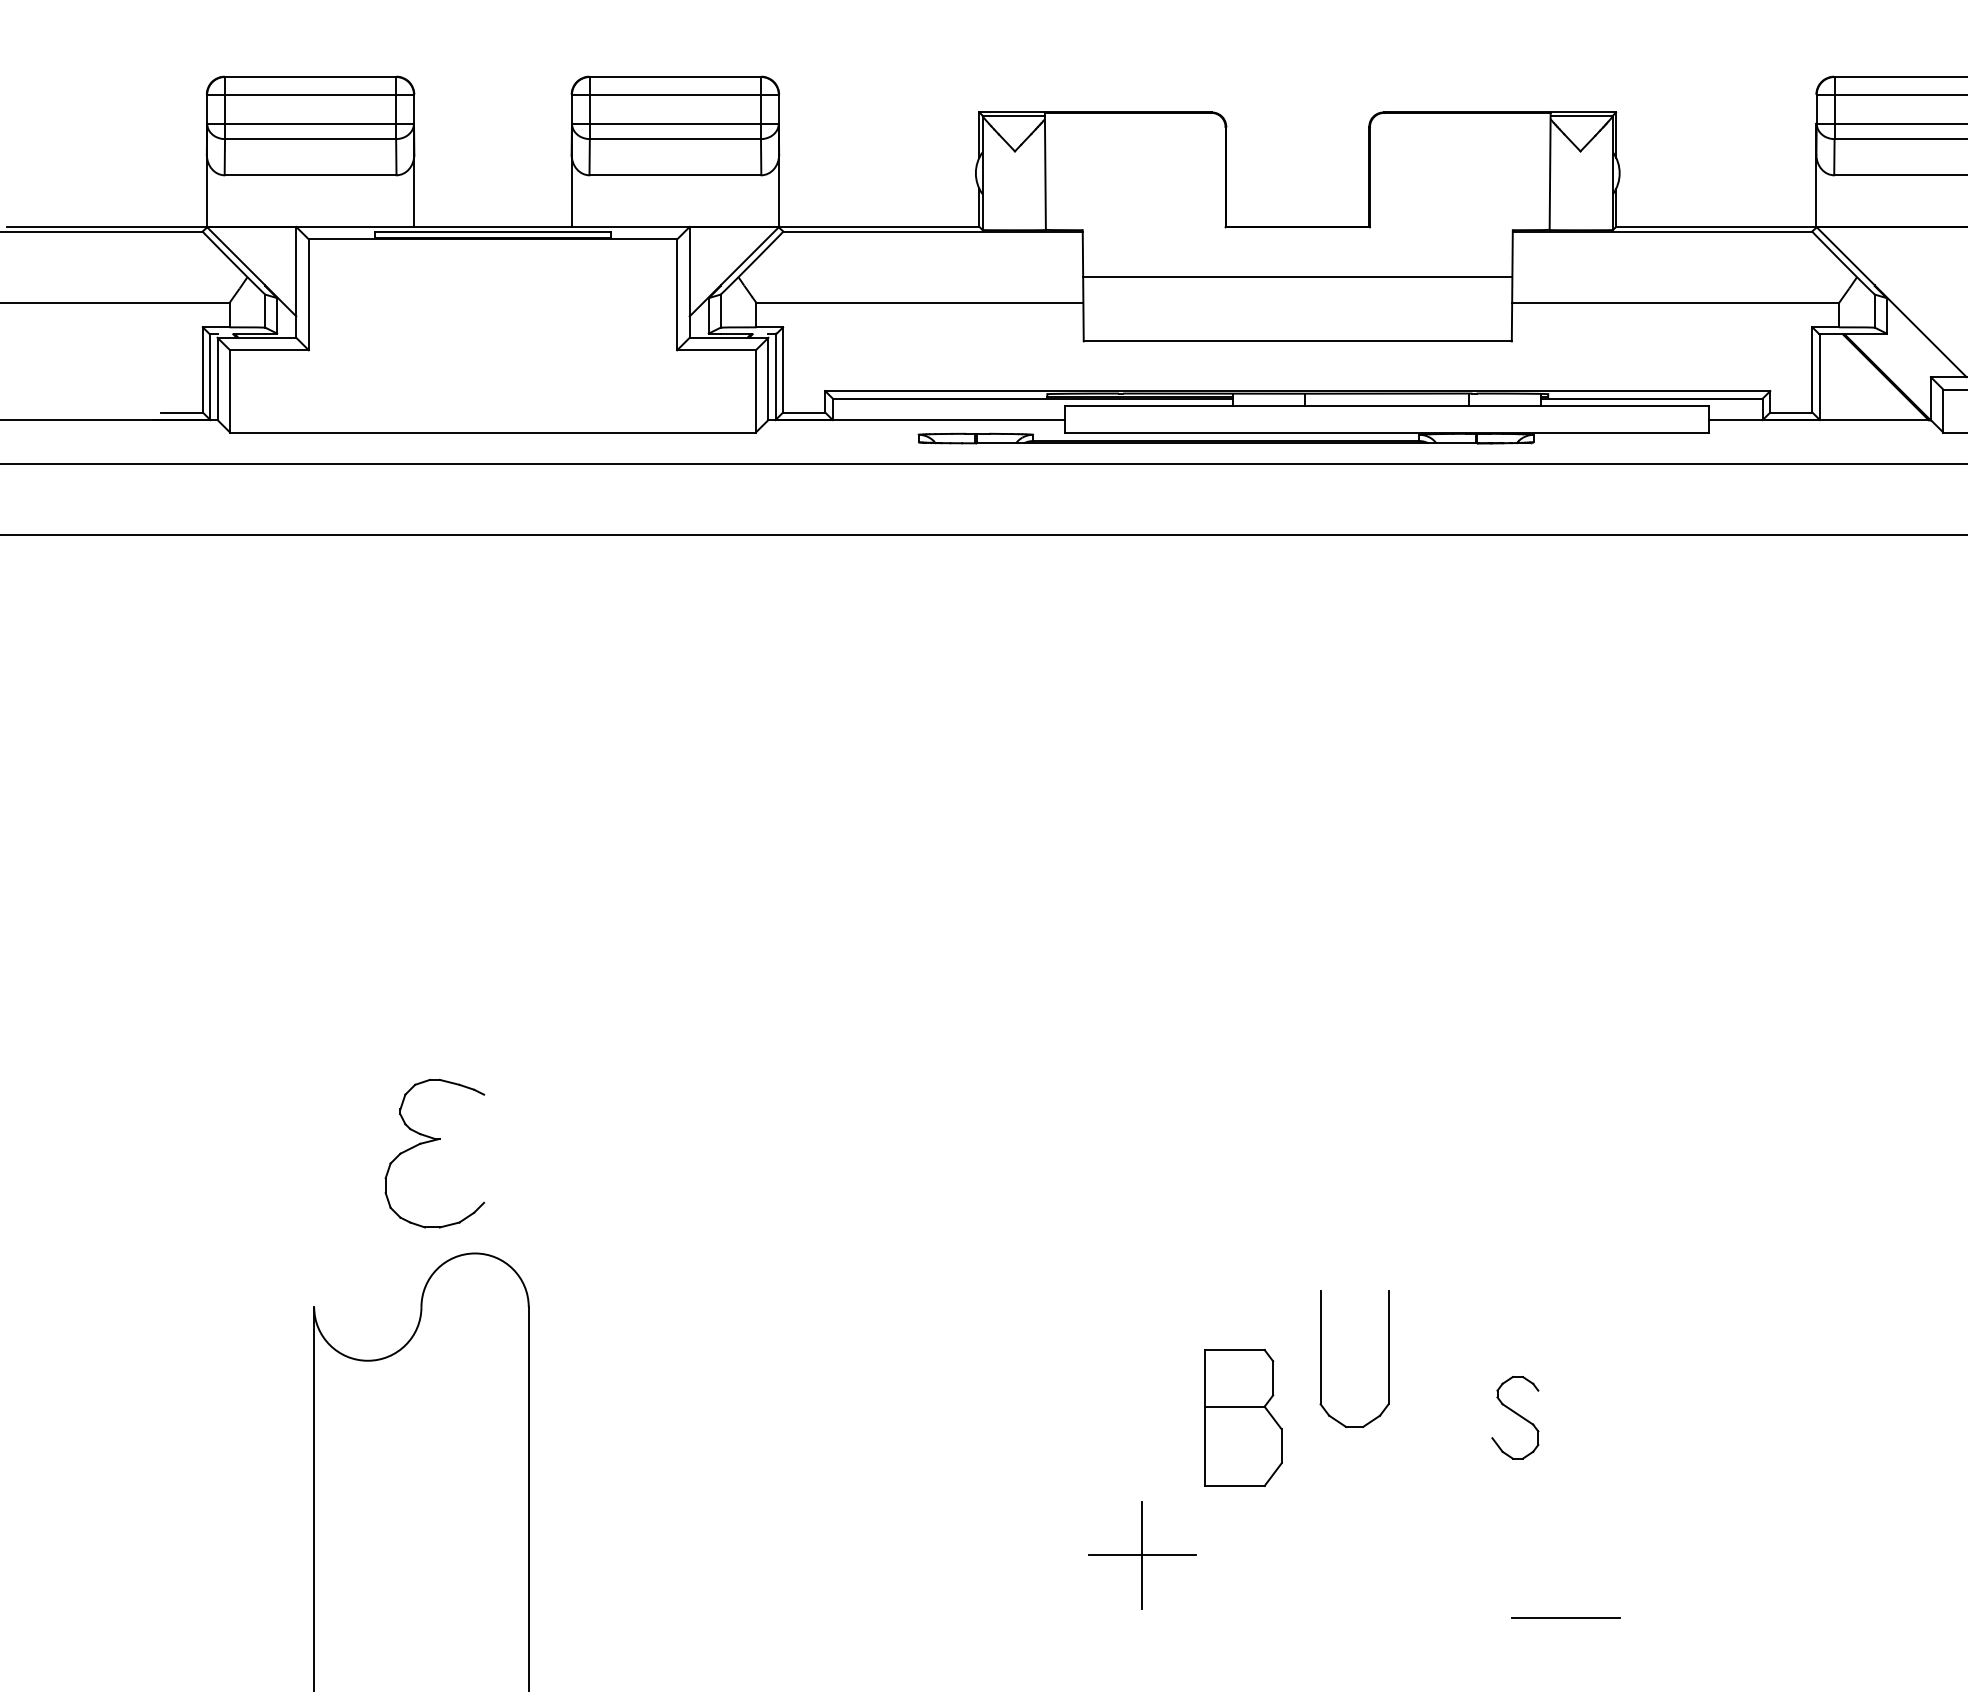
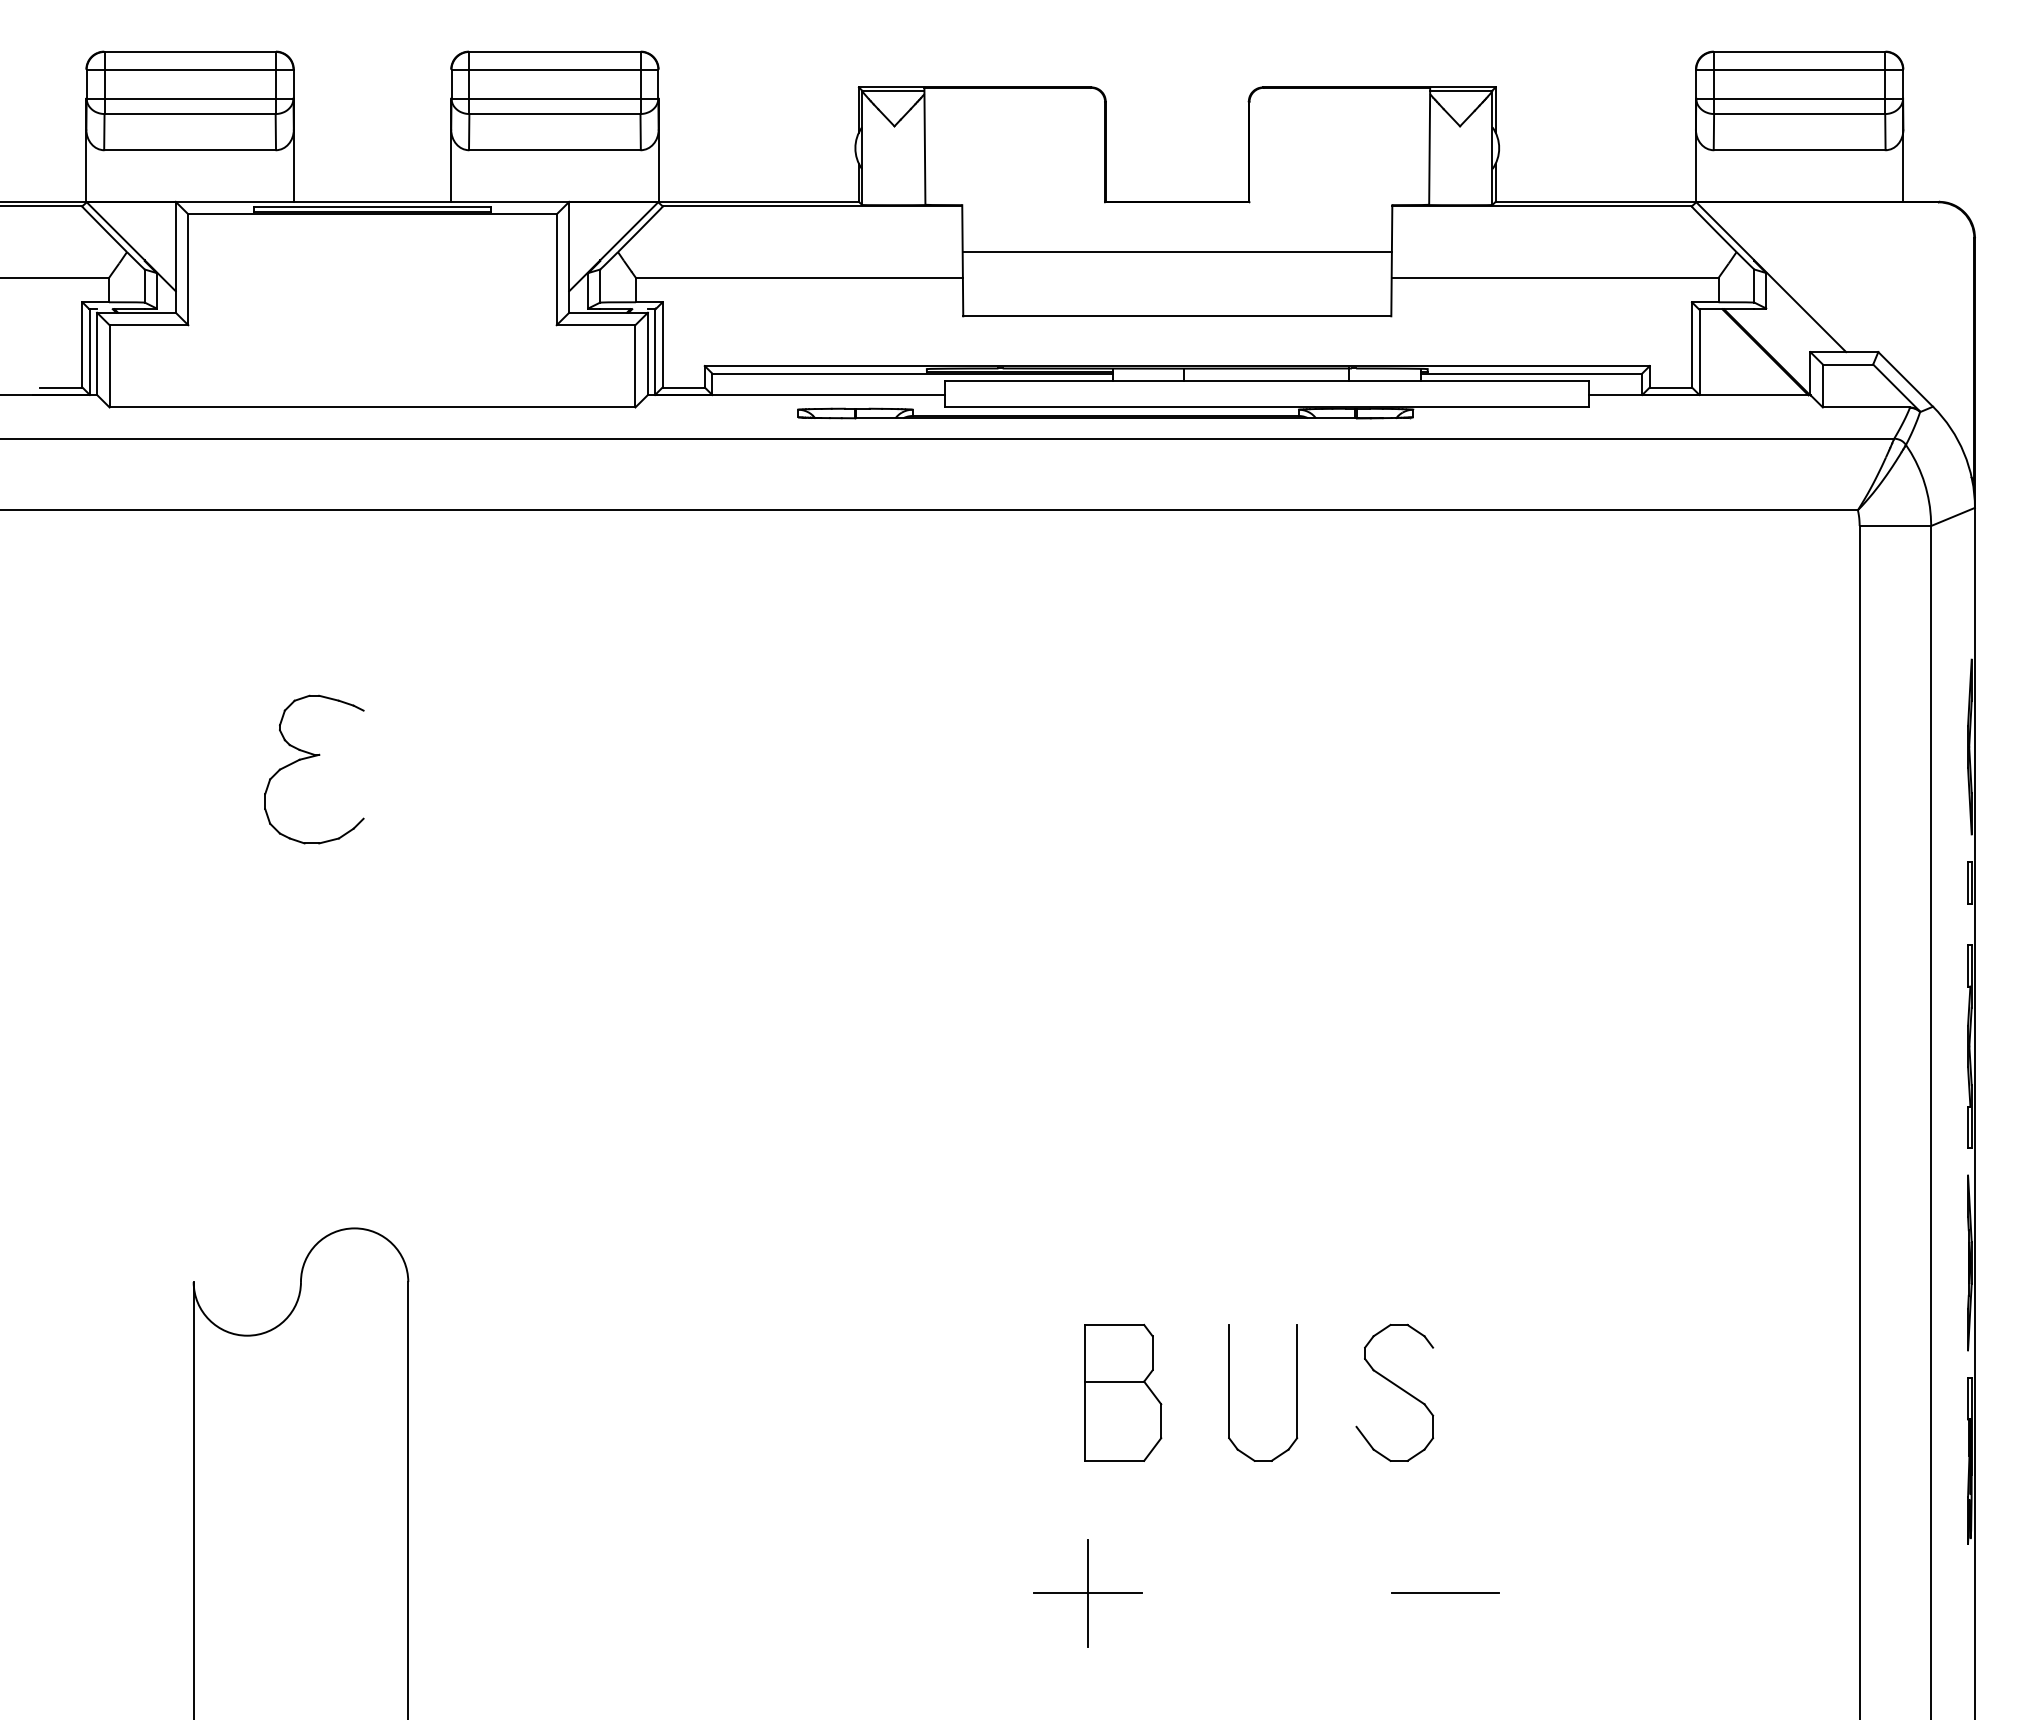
part: (433, 1141) -> (313, 757), moved
part: (1387, 1358) -> (1296, 1392), moved
part: (1514, 1417) -> (1394, 1392), size x1.67
part: (1141, 1555) -> (1087, 1593), moved

